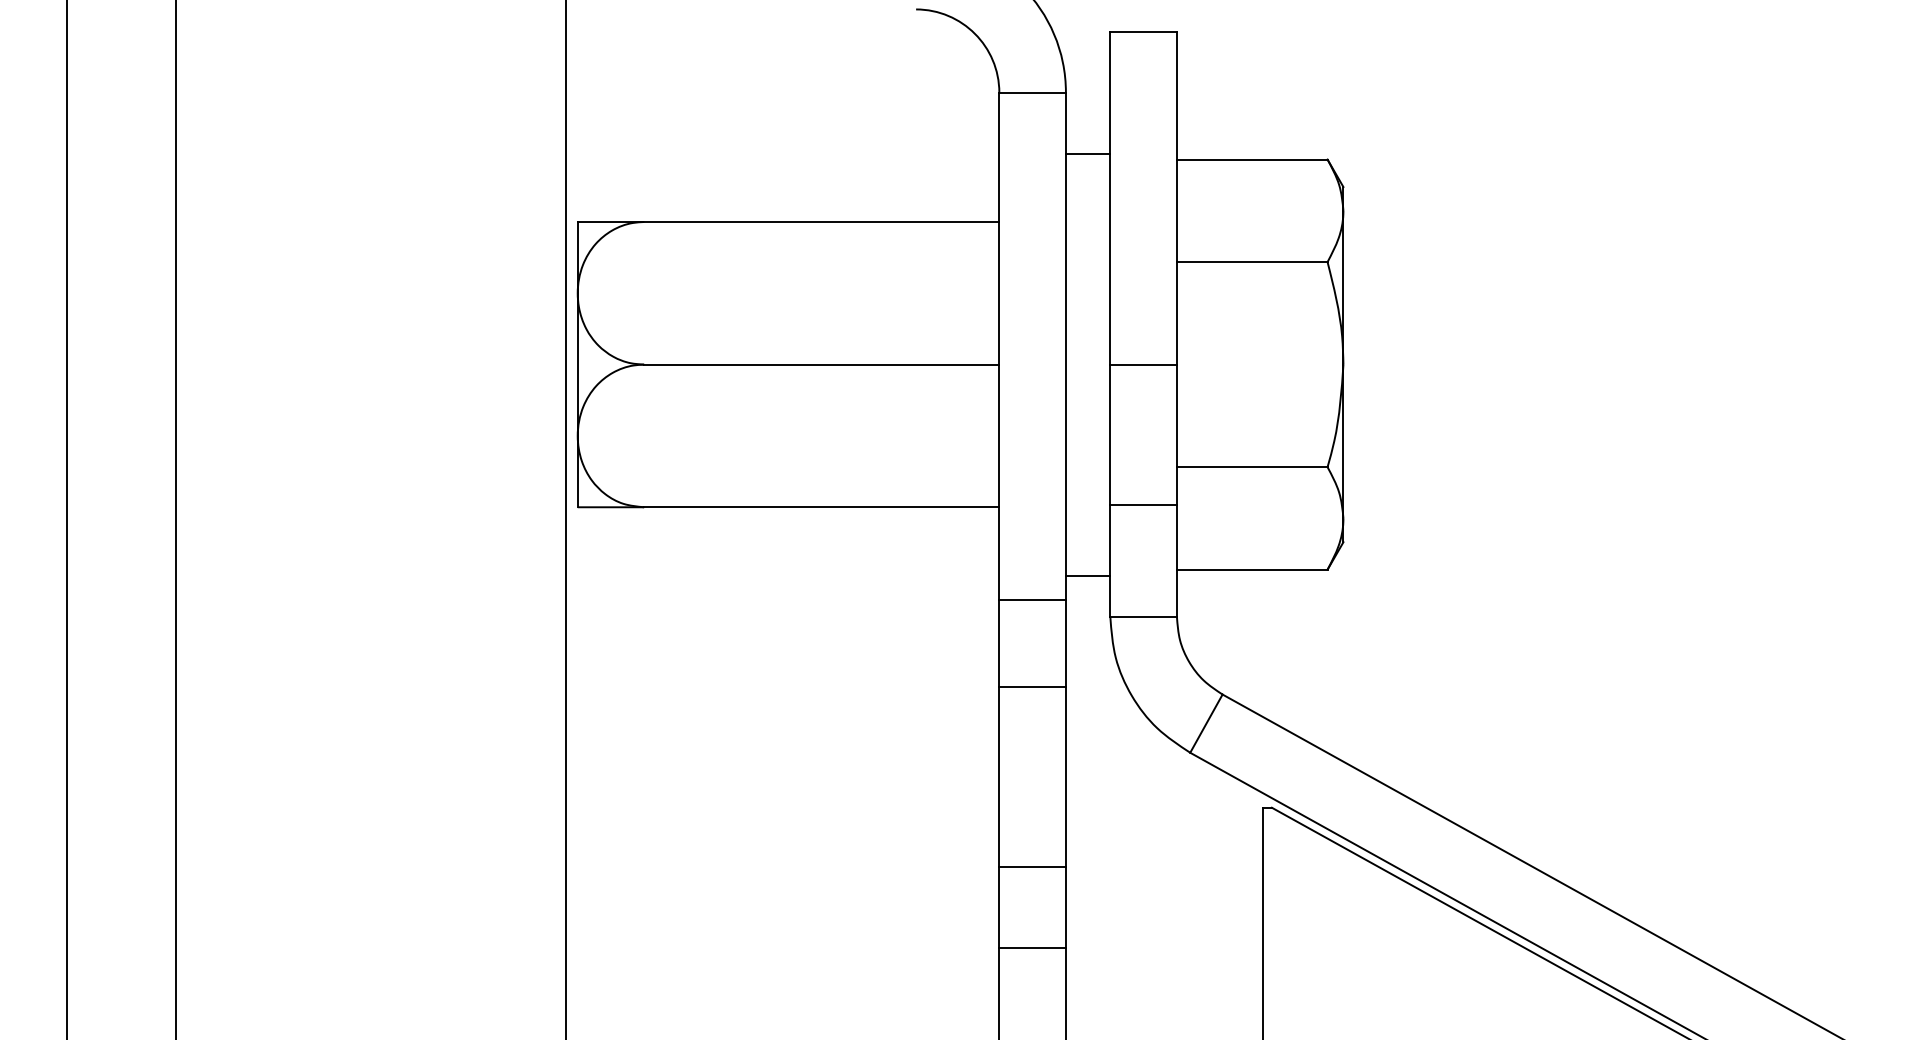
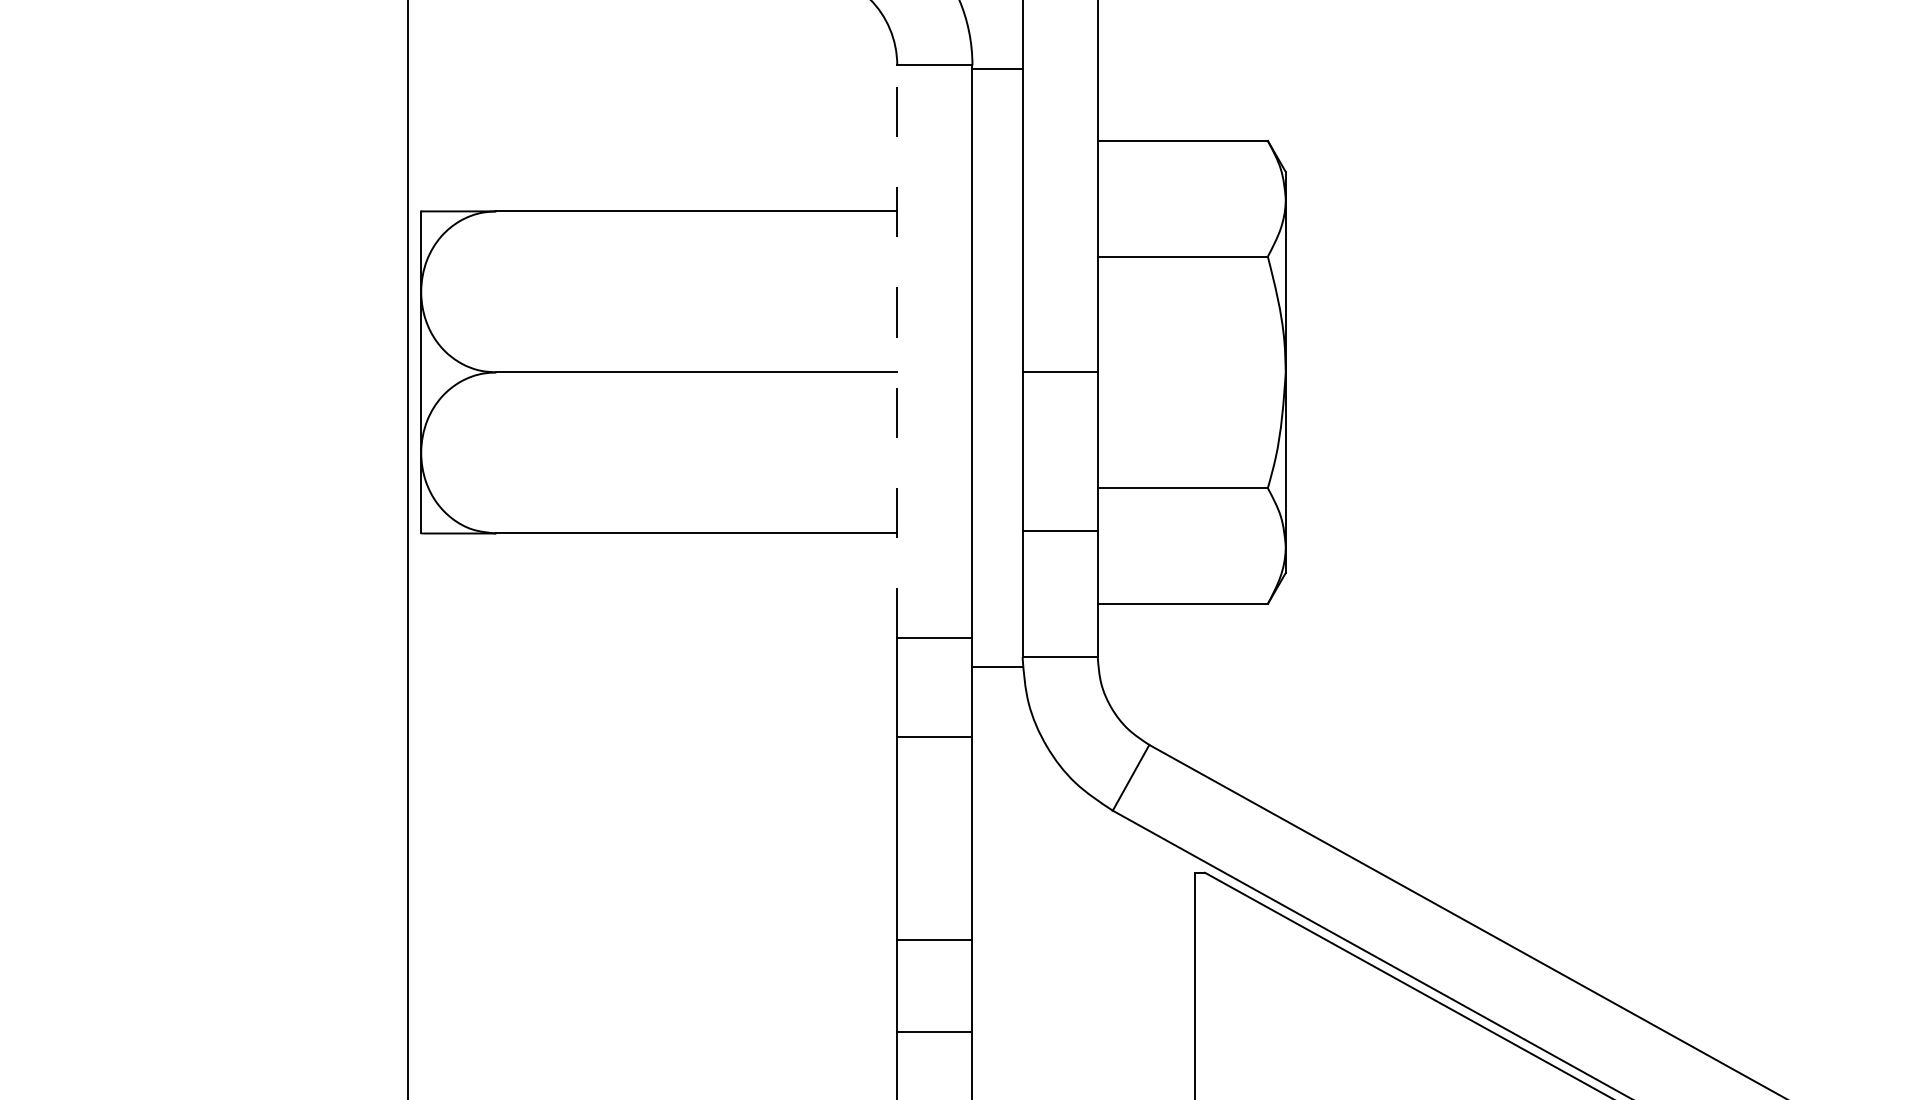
line: (1087, 153) -> (996, 68), moved
line: (999, 346) -> (897, 351), solid -> dashed
line: (1087, 575) -> (996, 666), moved

